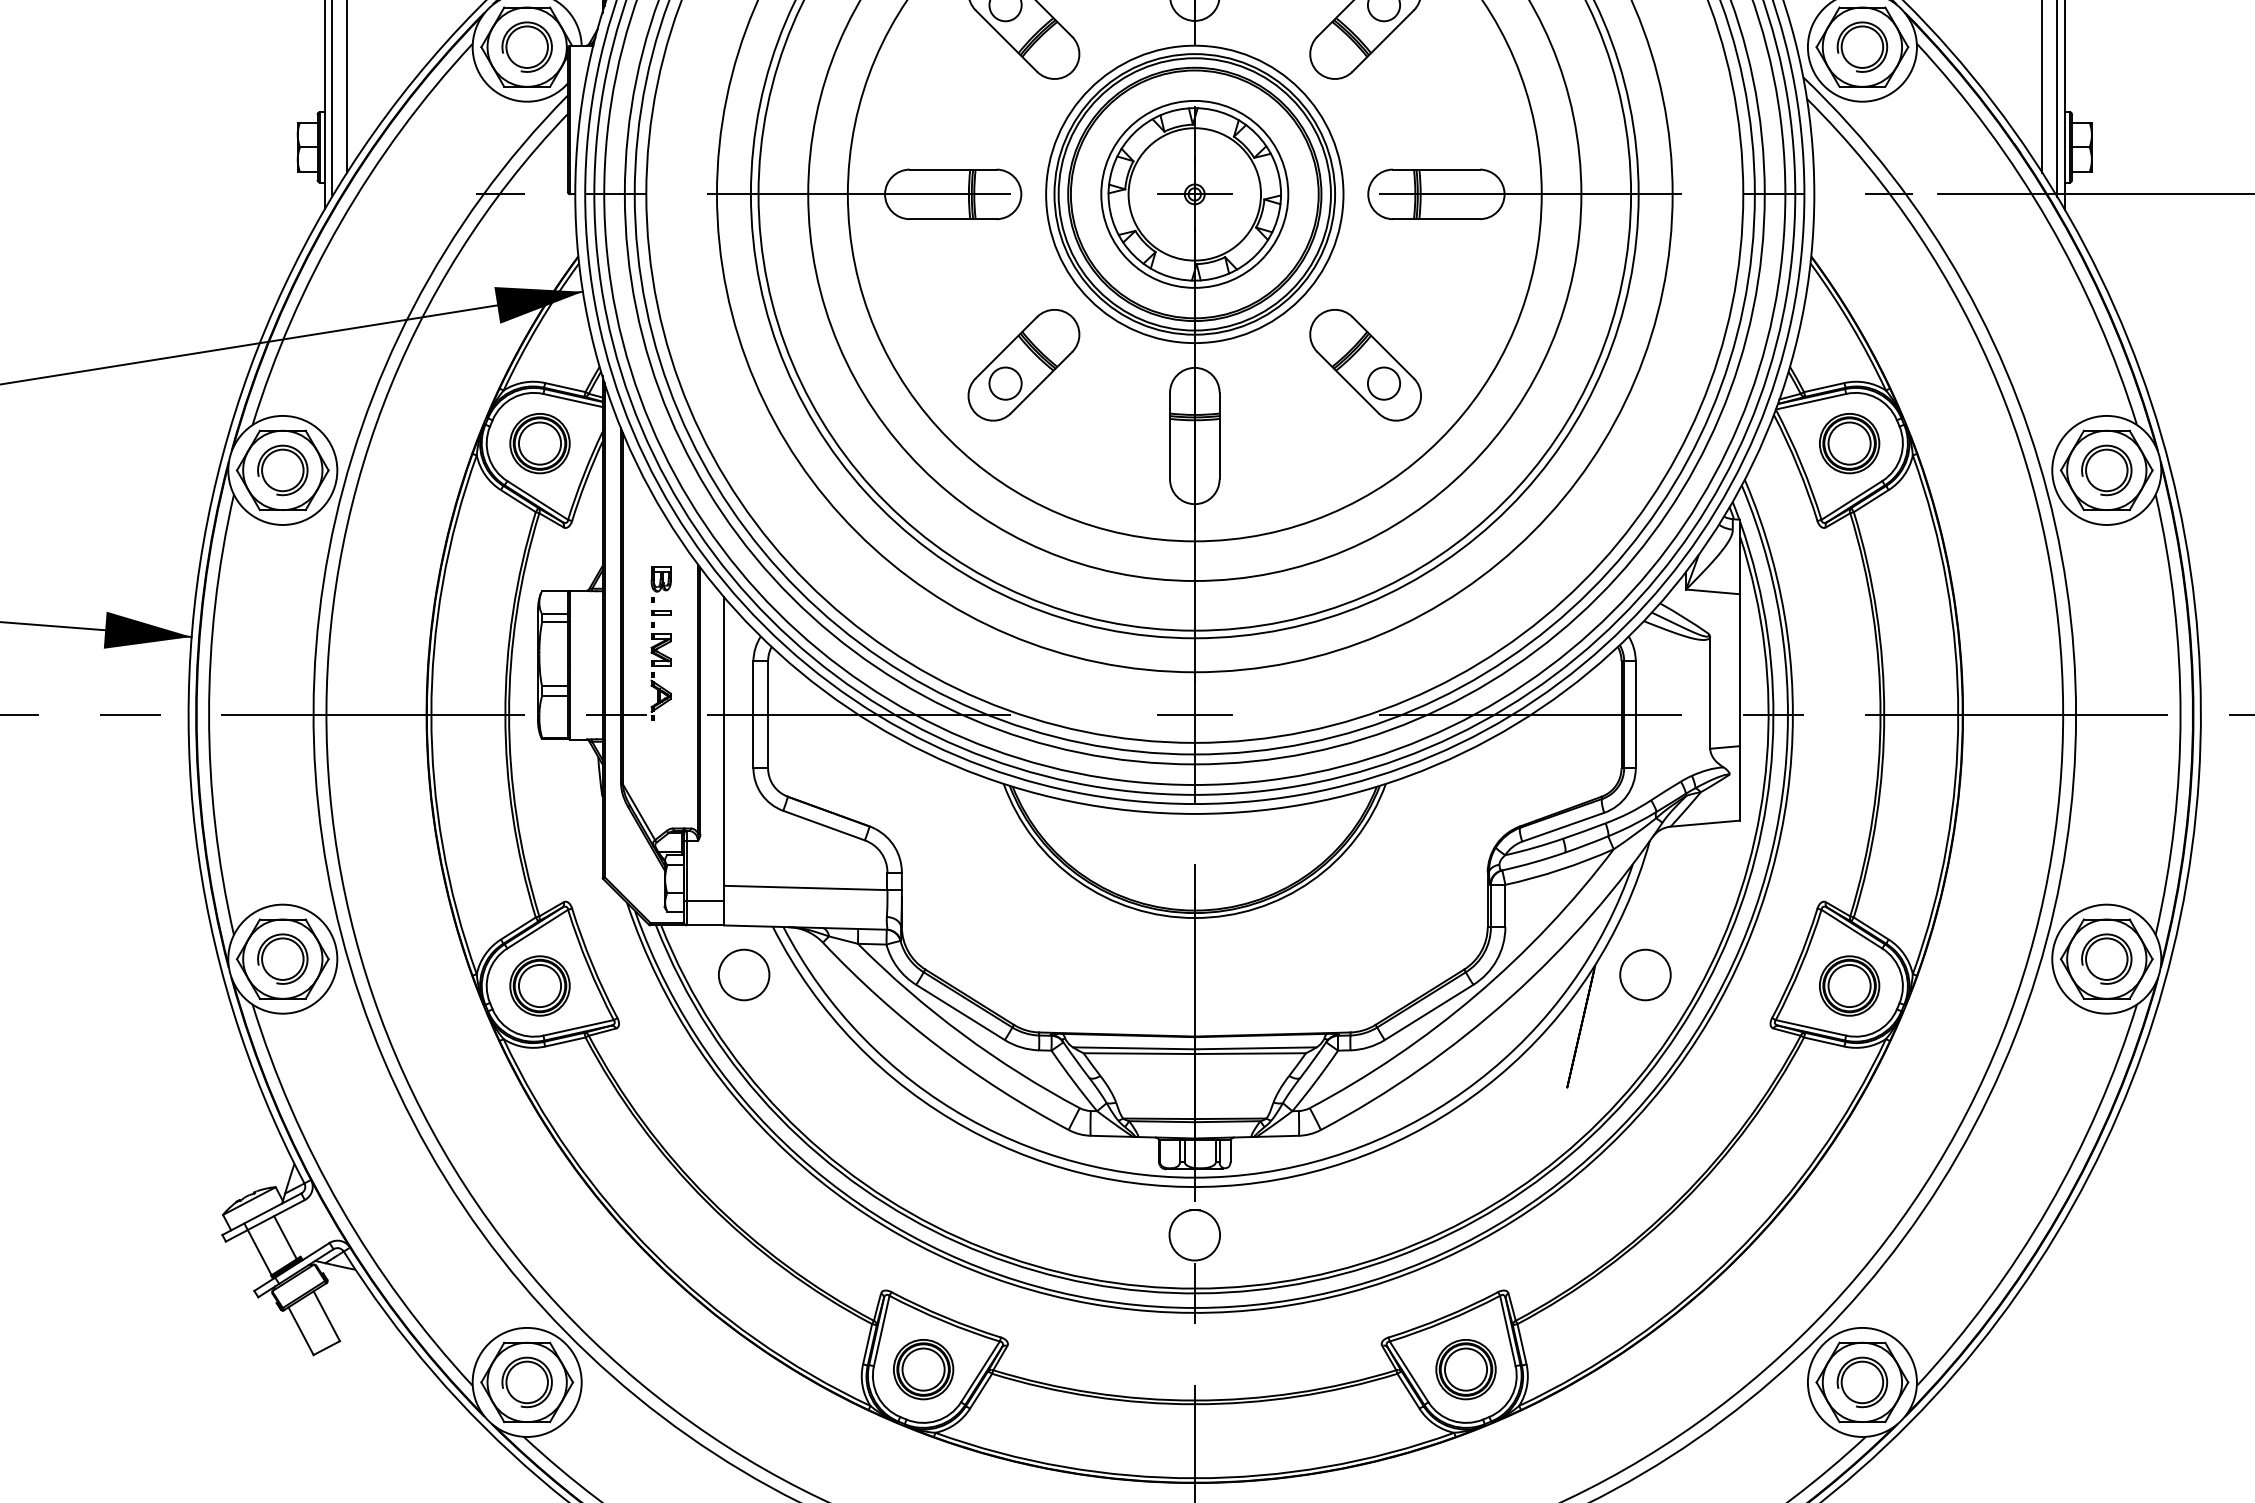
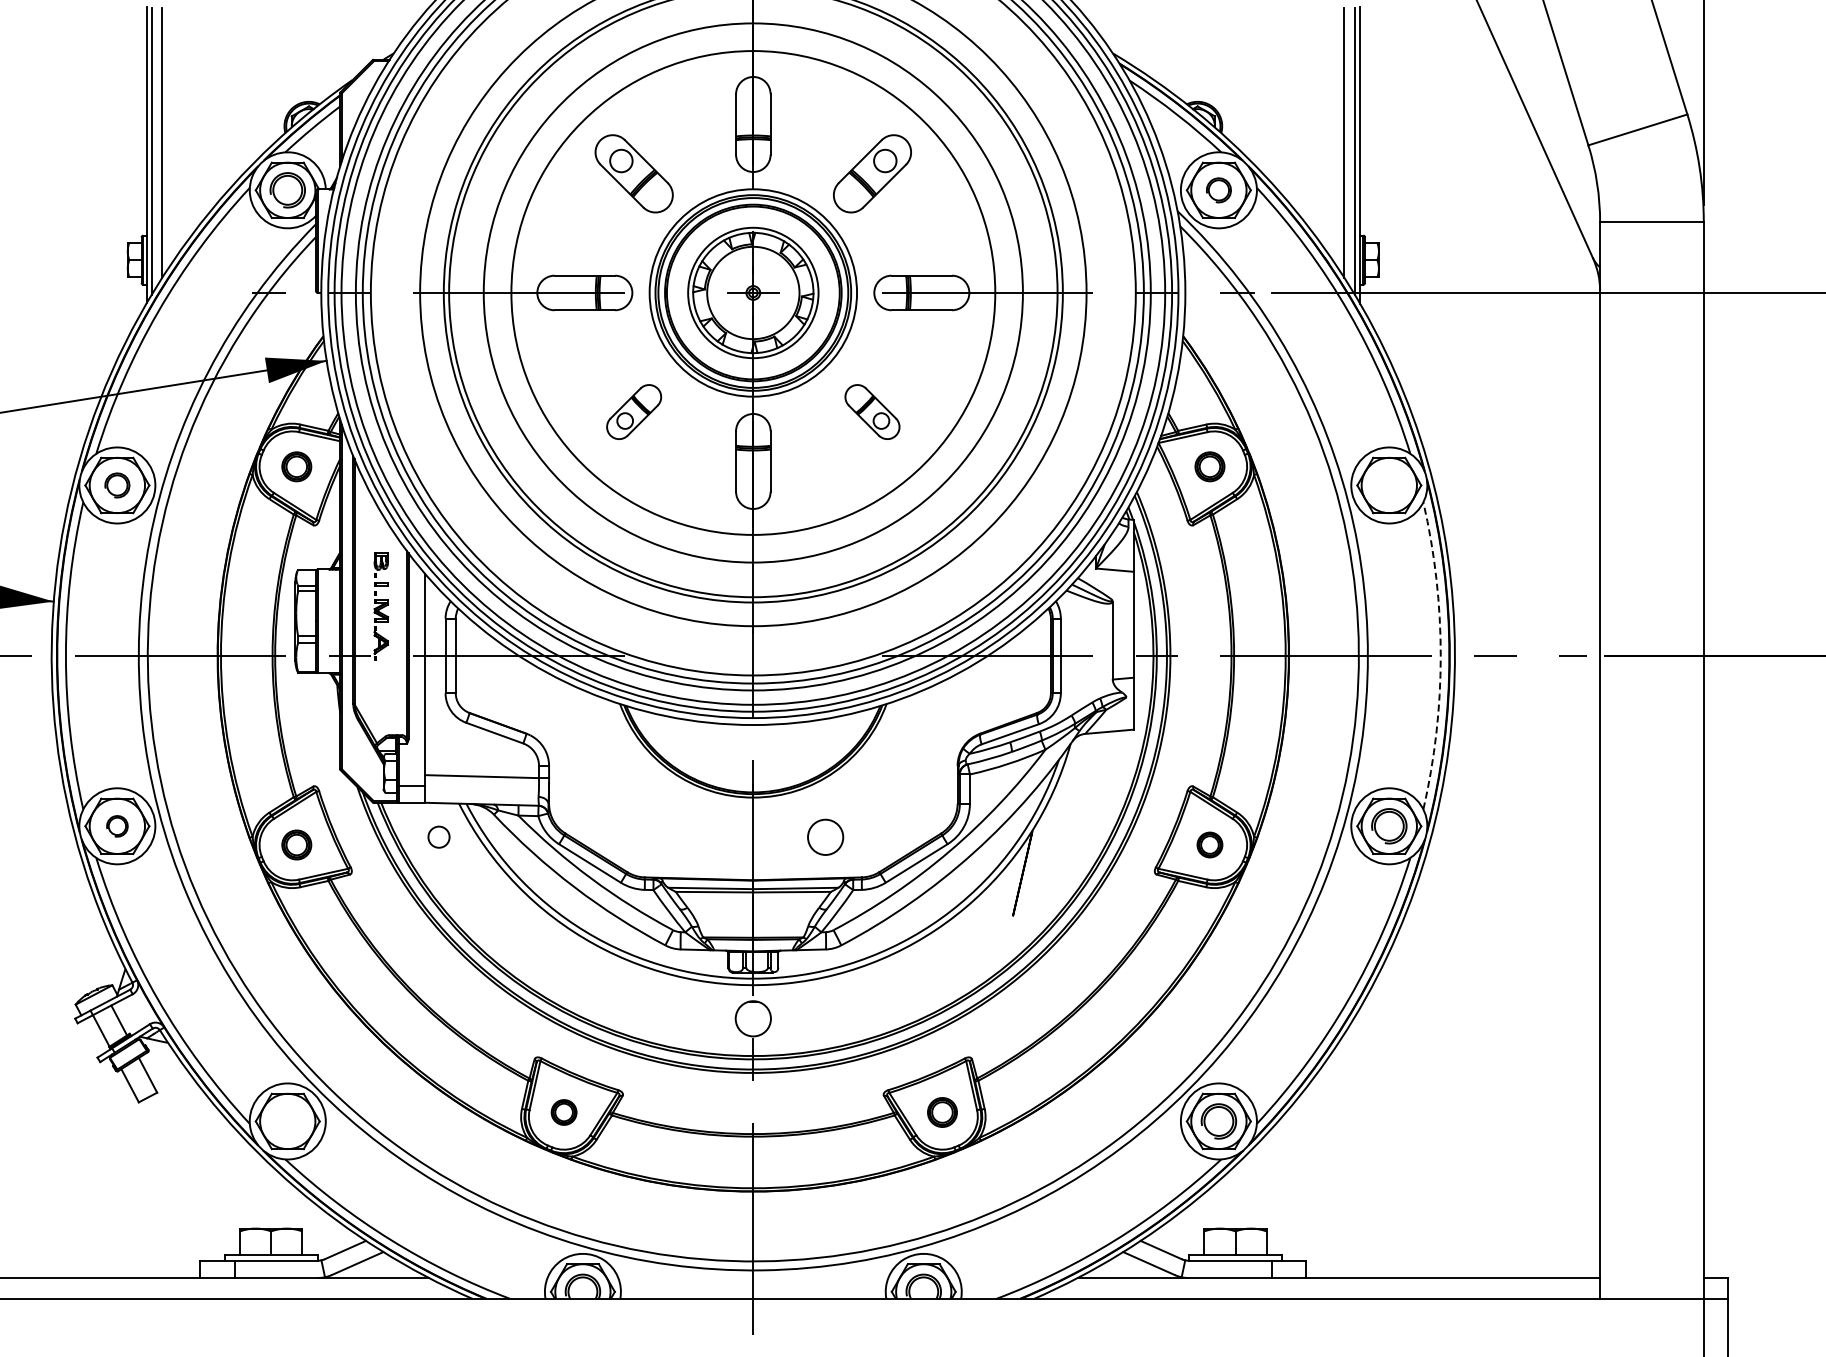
part: (1861, 47) -> (1218, 190), size x0.7
part: (1022, 364) -> (633, 411), size x0.7
part: (1365, 364) -> (872, 411), size x0.7
part: (539, 443) -> (296, 466), size x0.7
part: (1848, 443) -> (1209, 466), size x0.7
part: (283, 470) -> (117, 485), size x0.7
part: (2107, 470) -> (1389, 485), removed
line: (1195, 714) -> (753, 655), removed
arc: (2180, 714) -> (1440, 655), solid -> dashed
part: (283, 959) -> (117, 826), size x0.6
circle: (743, 973) -> (438, 836), size x0.6
circle: (1645, 973) -> (825, 836), moved
part: (539, 985) -> (296, 844), size x0.7
part: (1848, 985) -> (1209, 844), size x0.6
part: (922, 1369) -> (563, 1112), size x0.6
part: (1466, 1369) -> (942, 1112), size x0.7
part: (526, 1382) -> (287, 1121), removed

